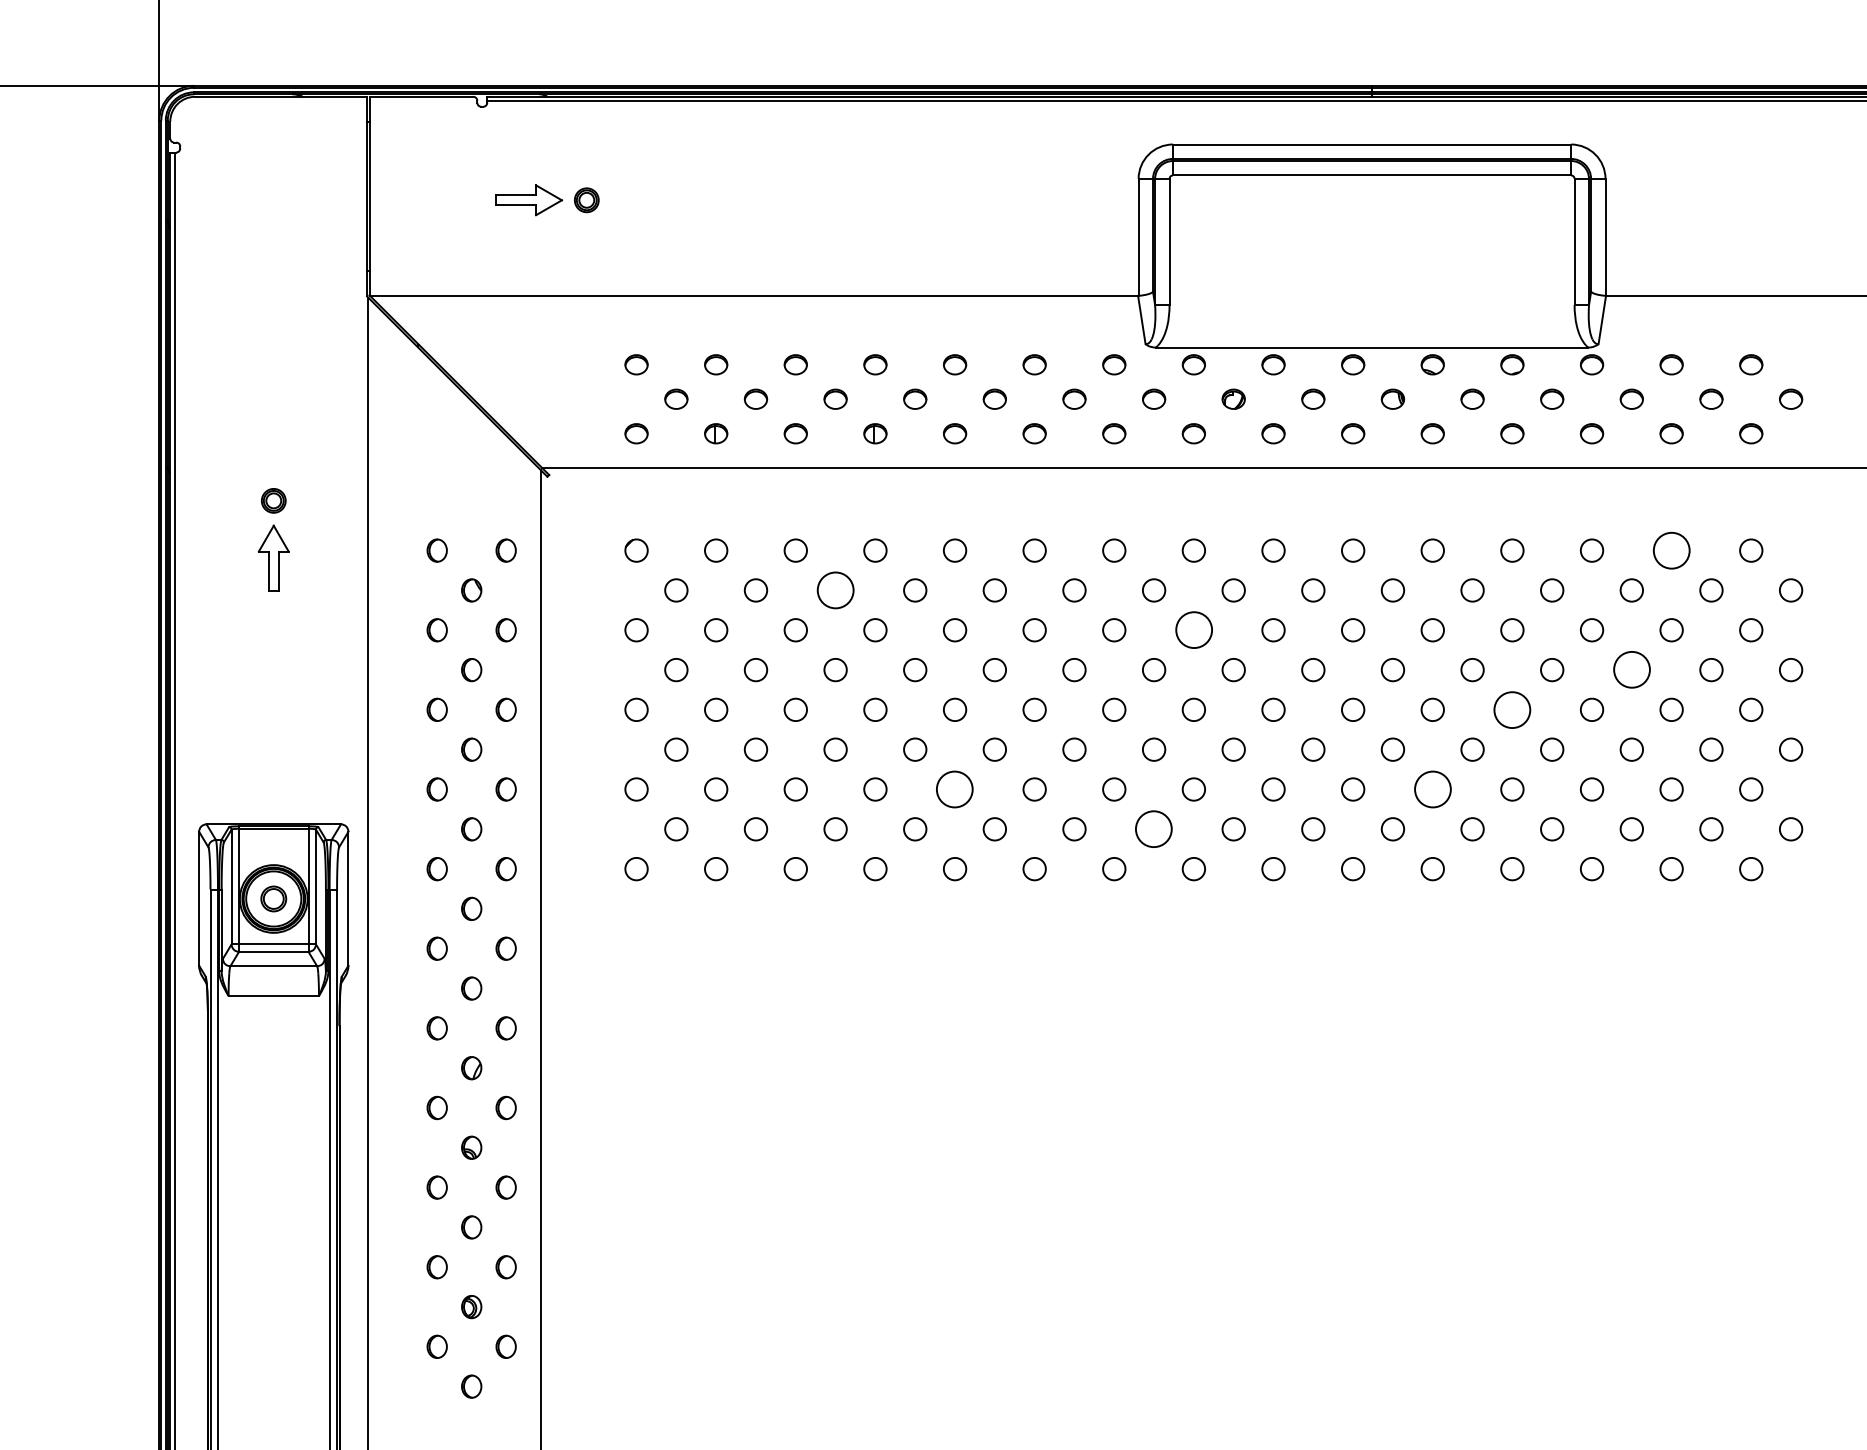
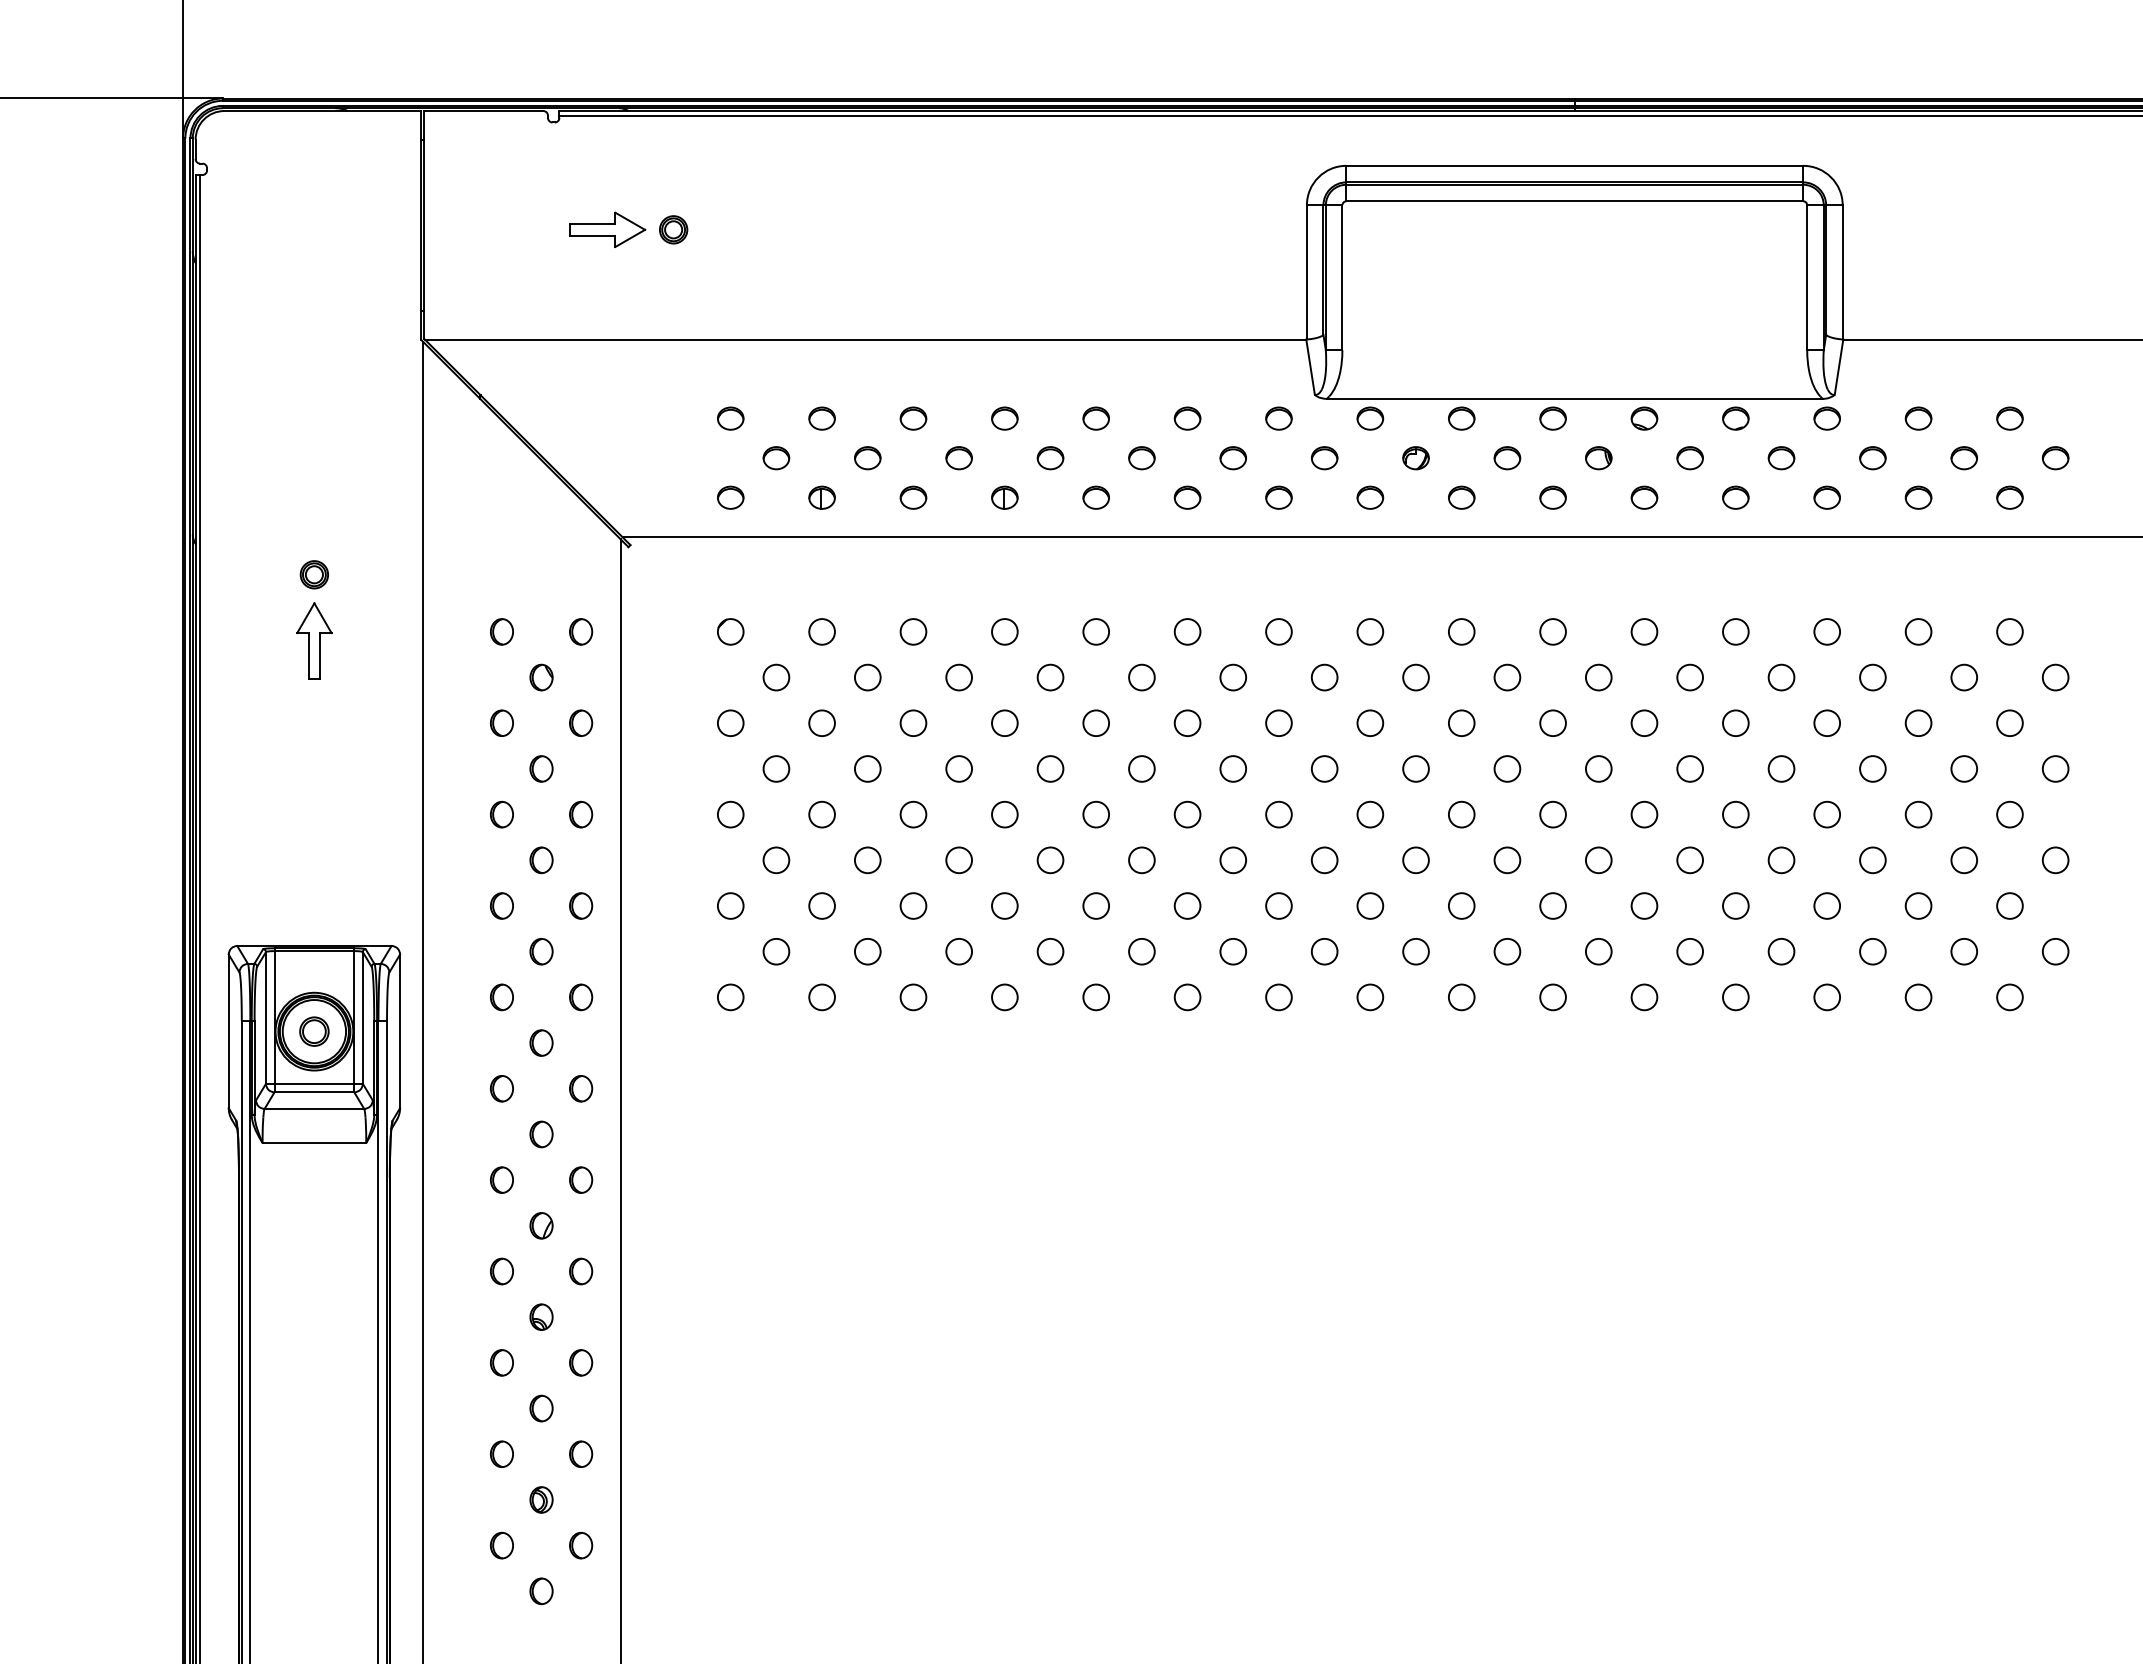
circle: (1671, 550) -> (1918, 631), size x0.62
circle: (835, 590) -> (959, 677), size x0.62
circle: (1193, 630) -> (1369, 723), size x0.62
circle: (1631, 670) -> (1872, 769), size x0.62
circle: (1512, 709) -> (1735, 814), size x0.62
circle: (955, 789) -> (1096, 906), size x0.62
circle: (1432, 789) -> (1644, 906), size x0.62
circle: (1154, 829) -> (1325, 951), size x0.62

